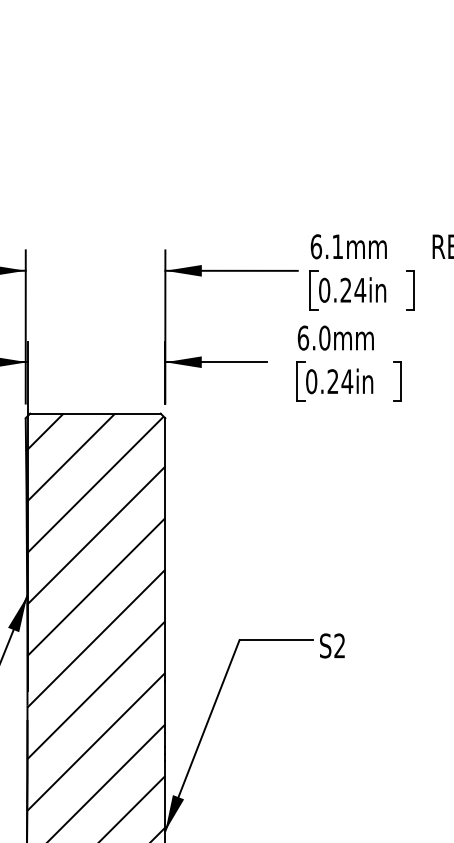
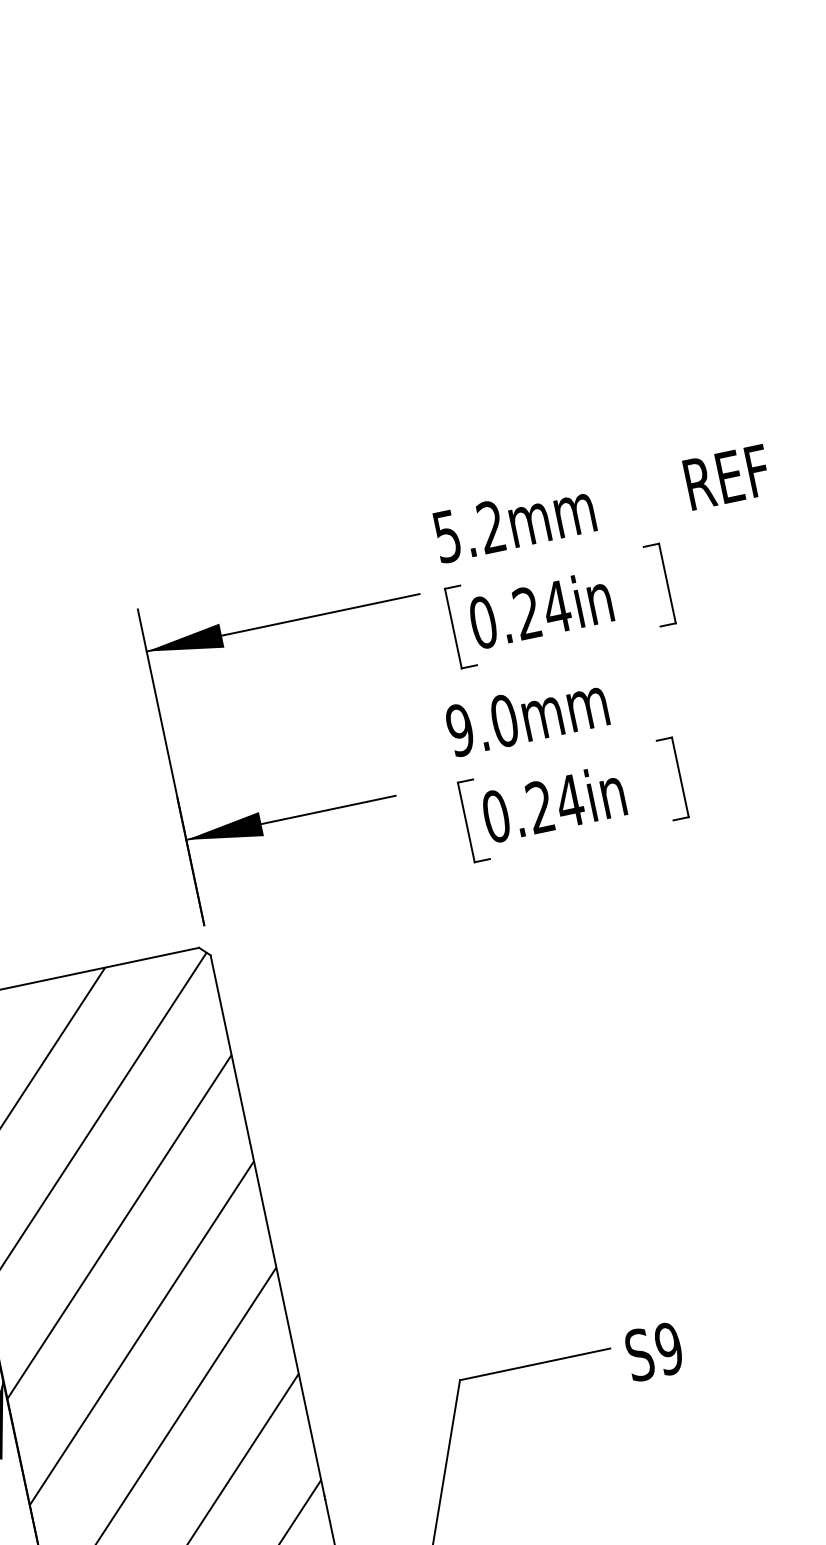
text: (326, 246) -> (468, 531), 6.1mm -> 5.2mm
text: (303, 337) -> (460, 728), 6.0mm -> 9.0mm
text: (339, 645) -> (668, 1348), S2 -> S9

